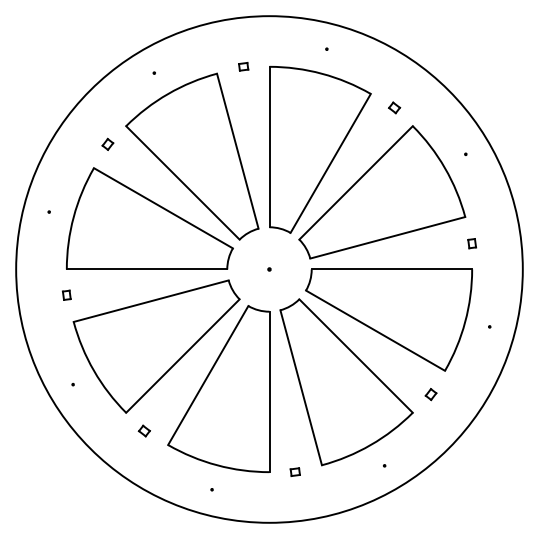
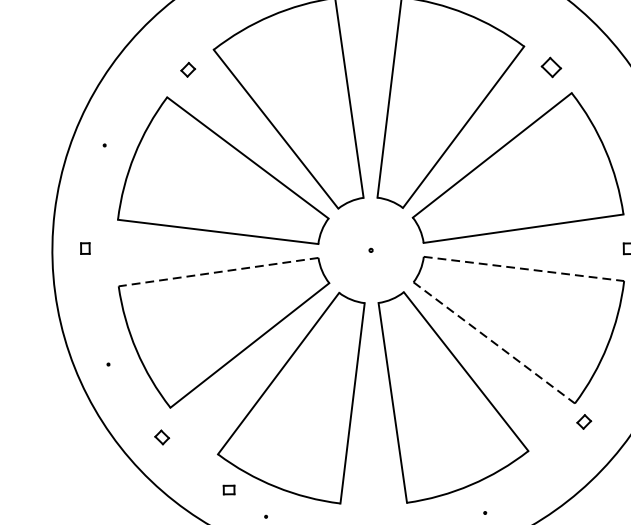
part: (394, 107) -> (551, 67), size x1.4
line: (392, 269) -> (524, 269), solid -> dashed
part: (66, 294) -> (85, 247), moved
line: (150, 301) -> (217, 272), solid -> dashed
line: (375, 330) -> (494, 342), solid -> dashed
part: (430, 394) -> (583, 421), moved
part: (143, 430) -> (161, 436), moved
part: (294, 471) -> (228, 489), moved

